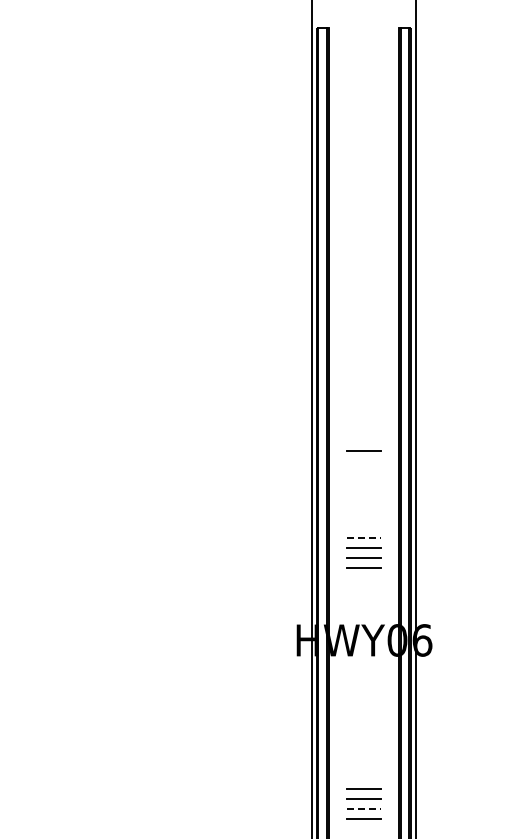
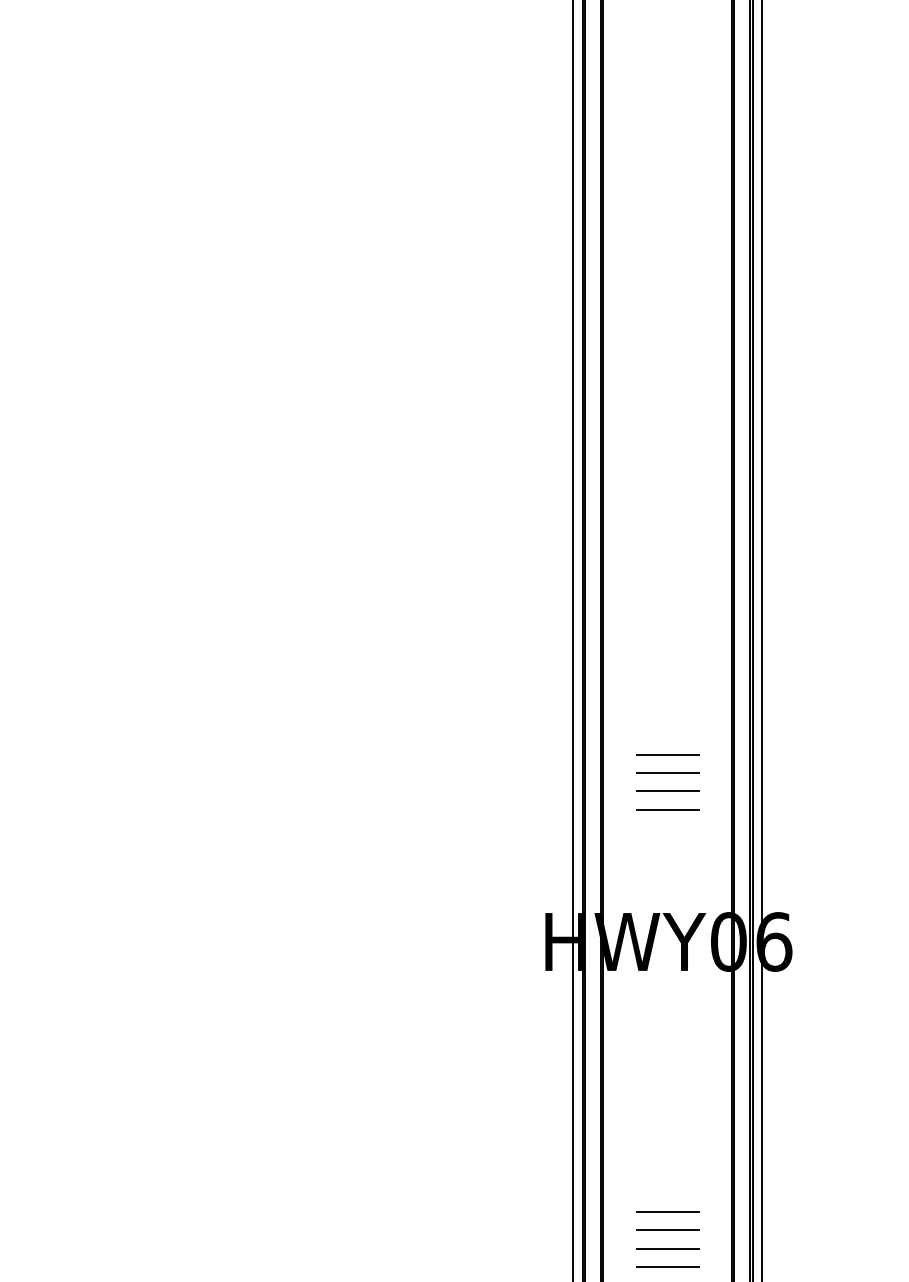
line: (363, 450) -> (666, 595), removed
line: (364, 537) -> (668, 754), dashed -> solid
line: (364, 808) -> (668, 1248), dashed -> solid

